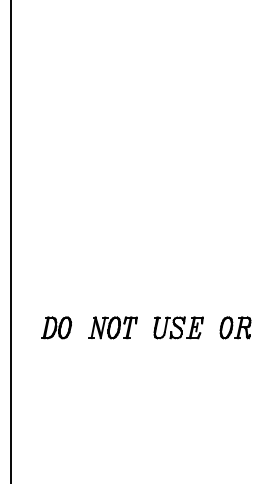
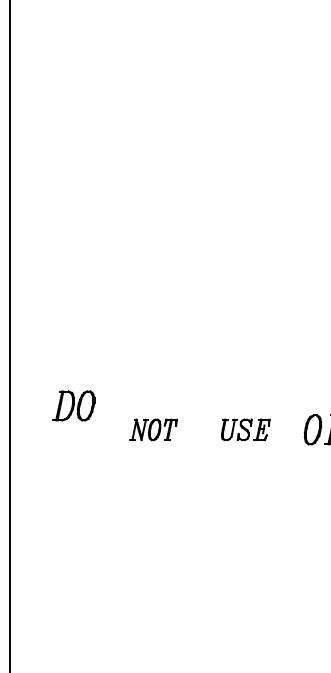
part: (56, 327) -> (74, 405), moved
part: (112, 327) -> (152, 429), size x0.7
part: (178, 327) -> (245, 429), size x0.7

